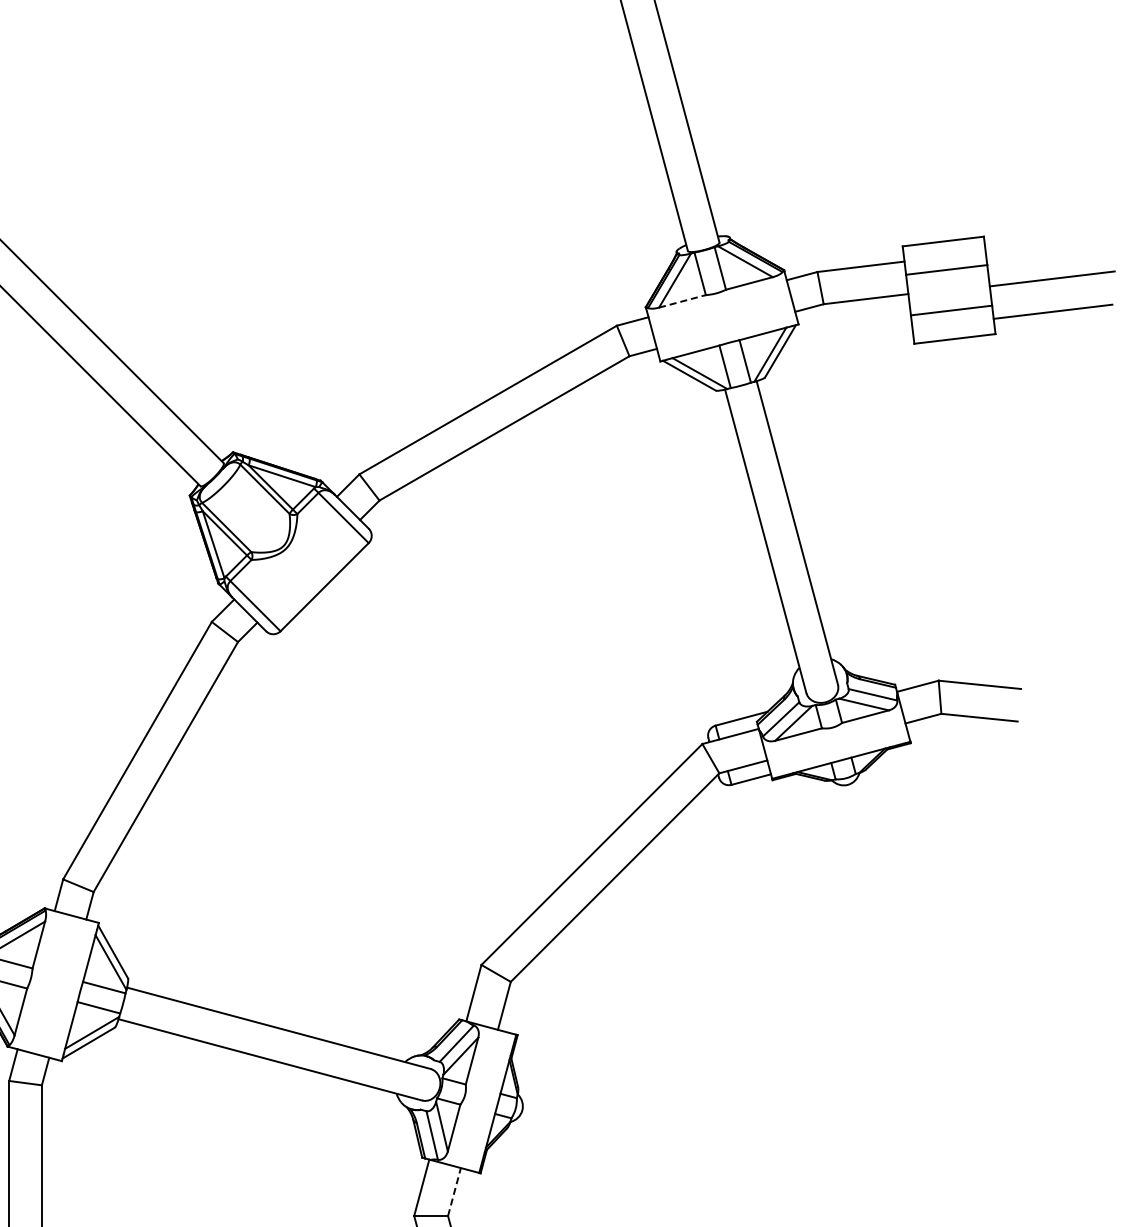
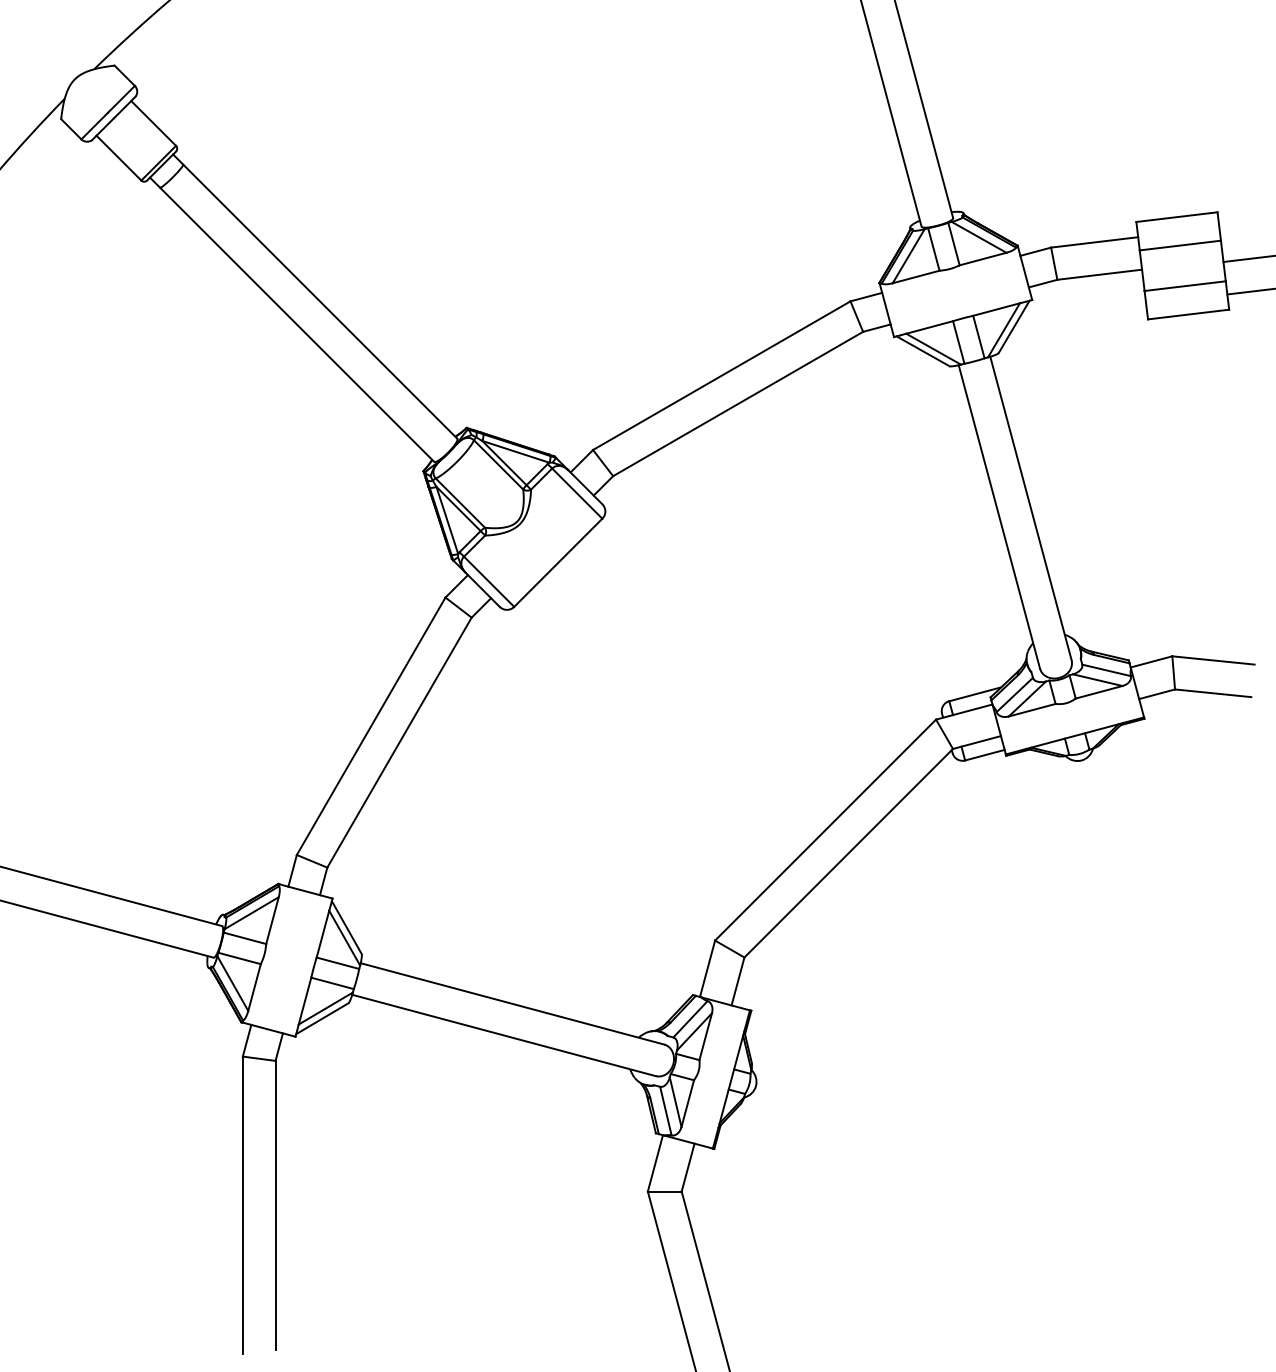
line: (682, 300) -> (916, 276), dashed -> solid
line: (454, 1191) -> (688, 1167), dashed -> solid

